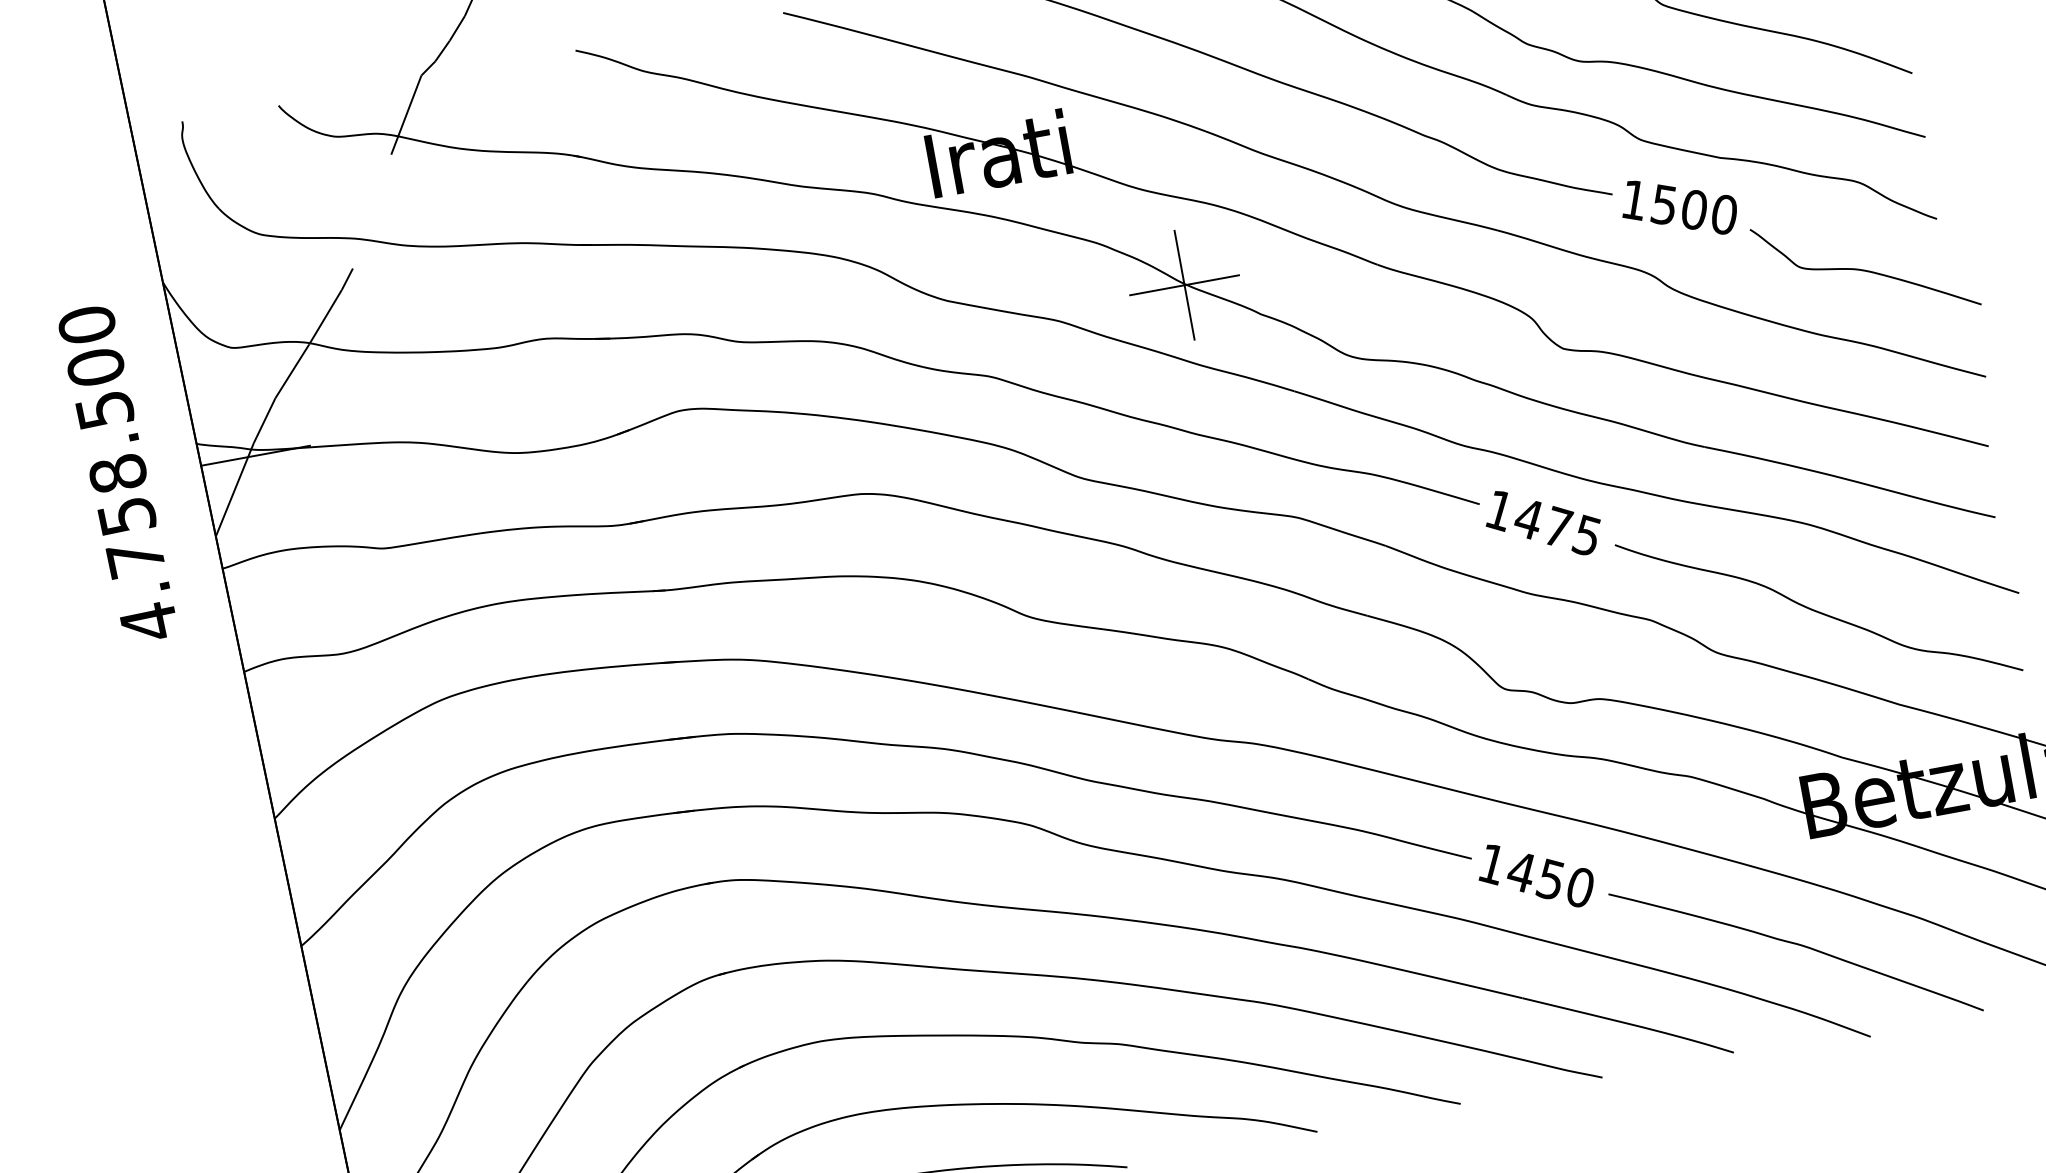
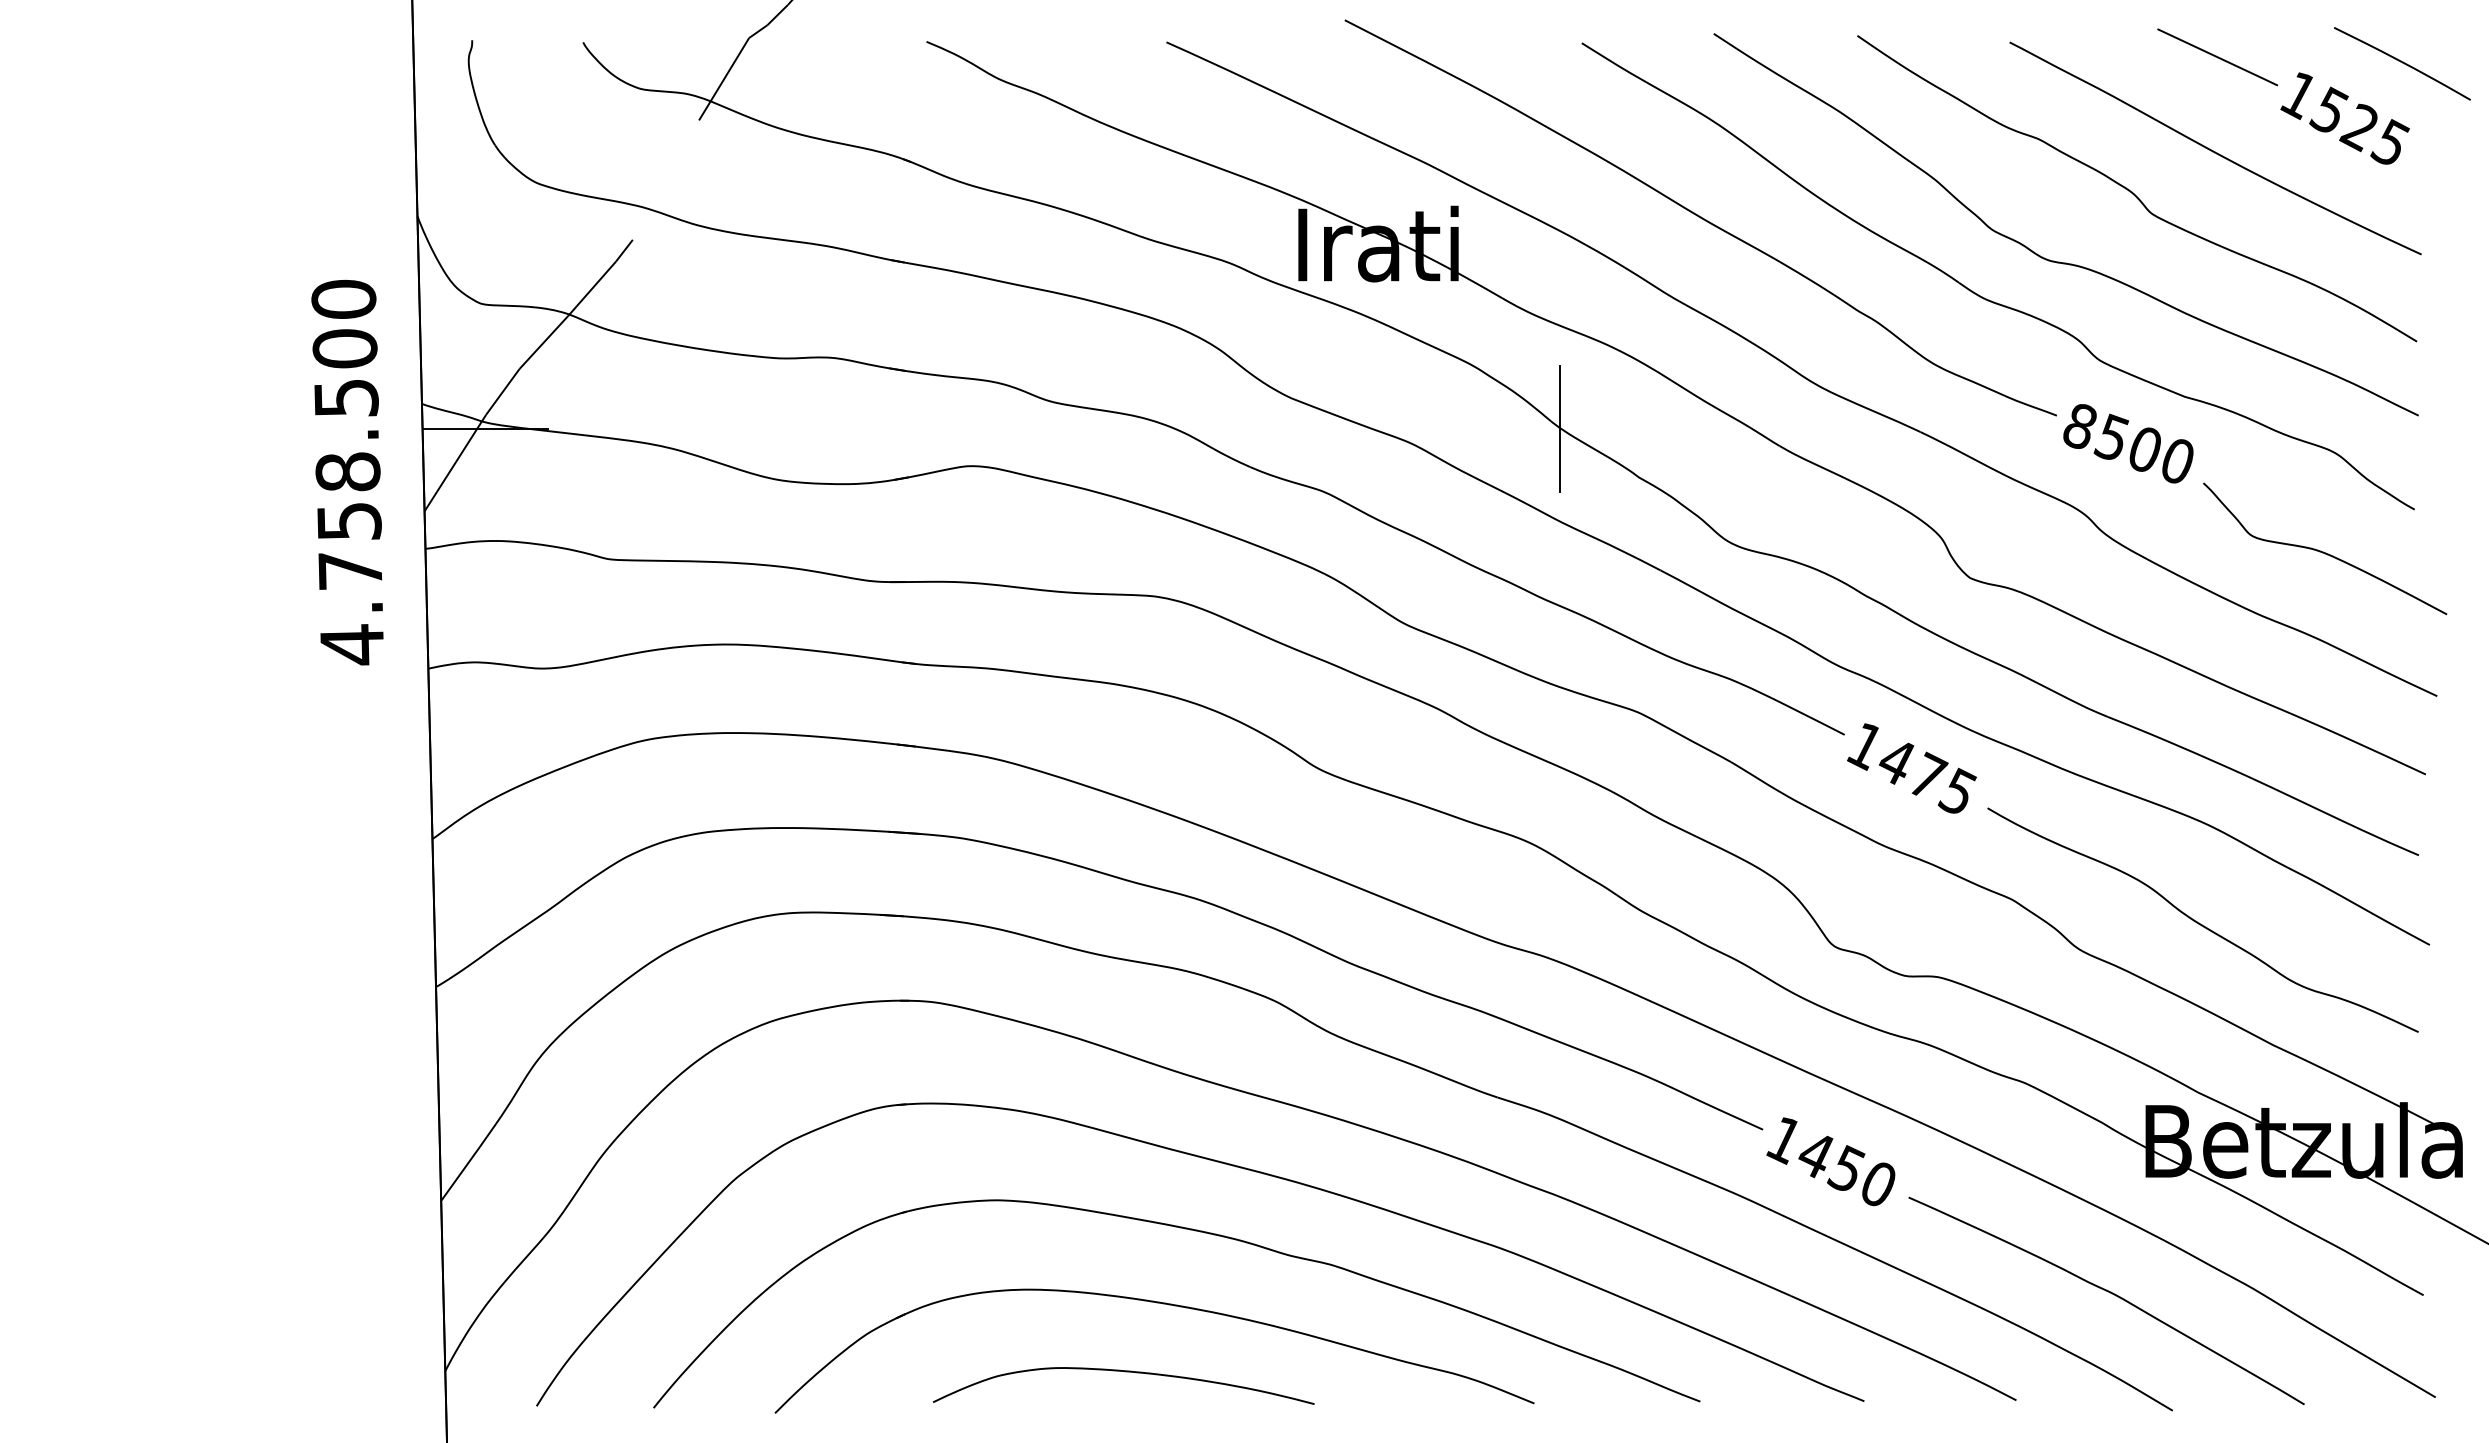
text: (1634, 201) -> (2079, 427), 1500 -> 8500
line: (1184, 285) -> (1559, 429), removed
text: (117, 474) -> (347, 472), moved

